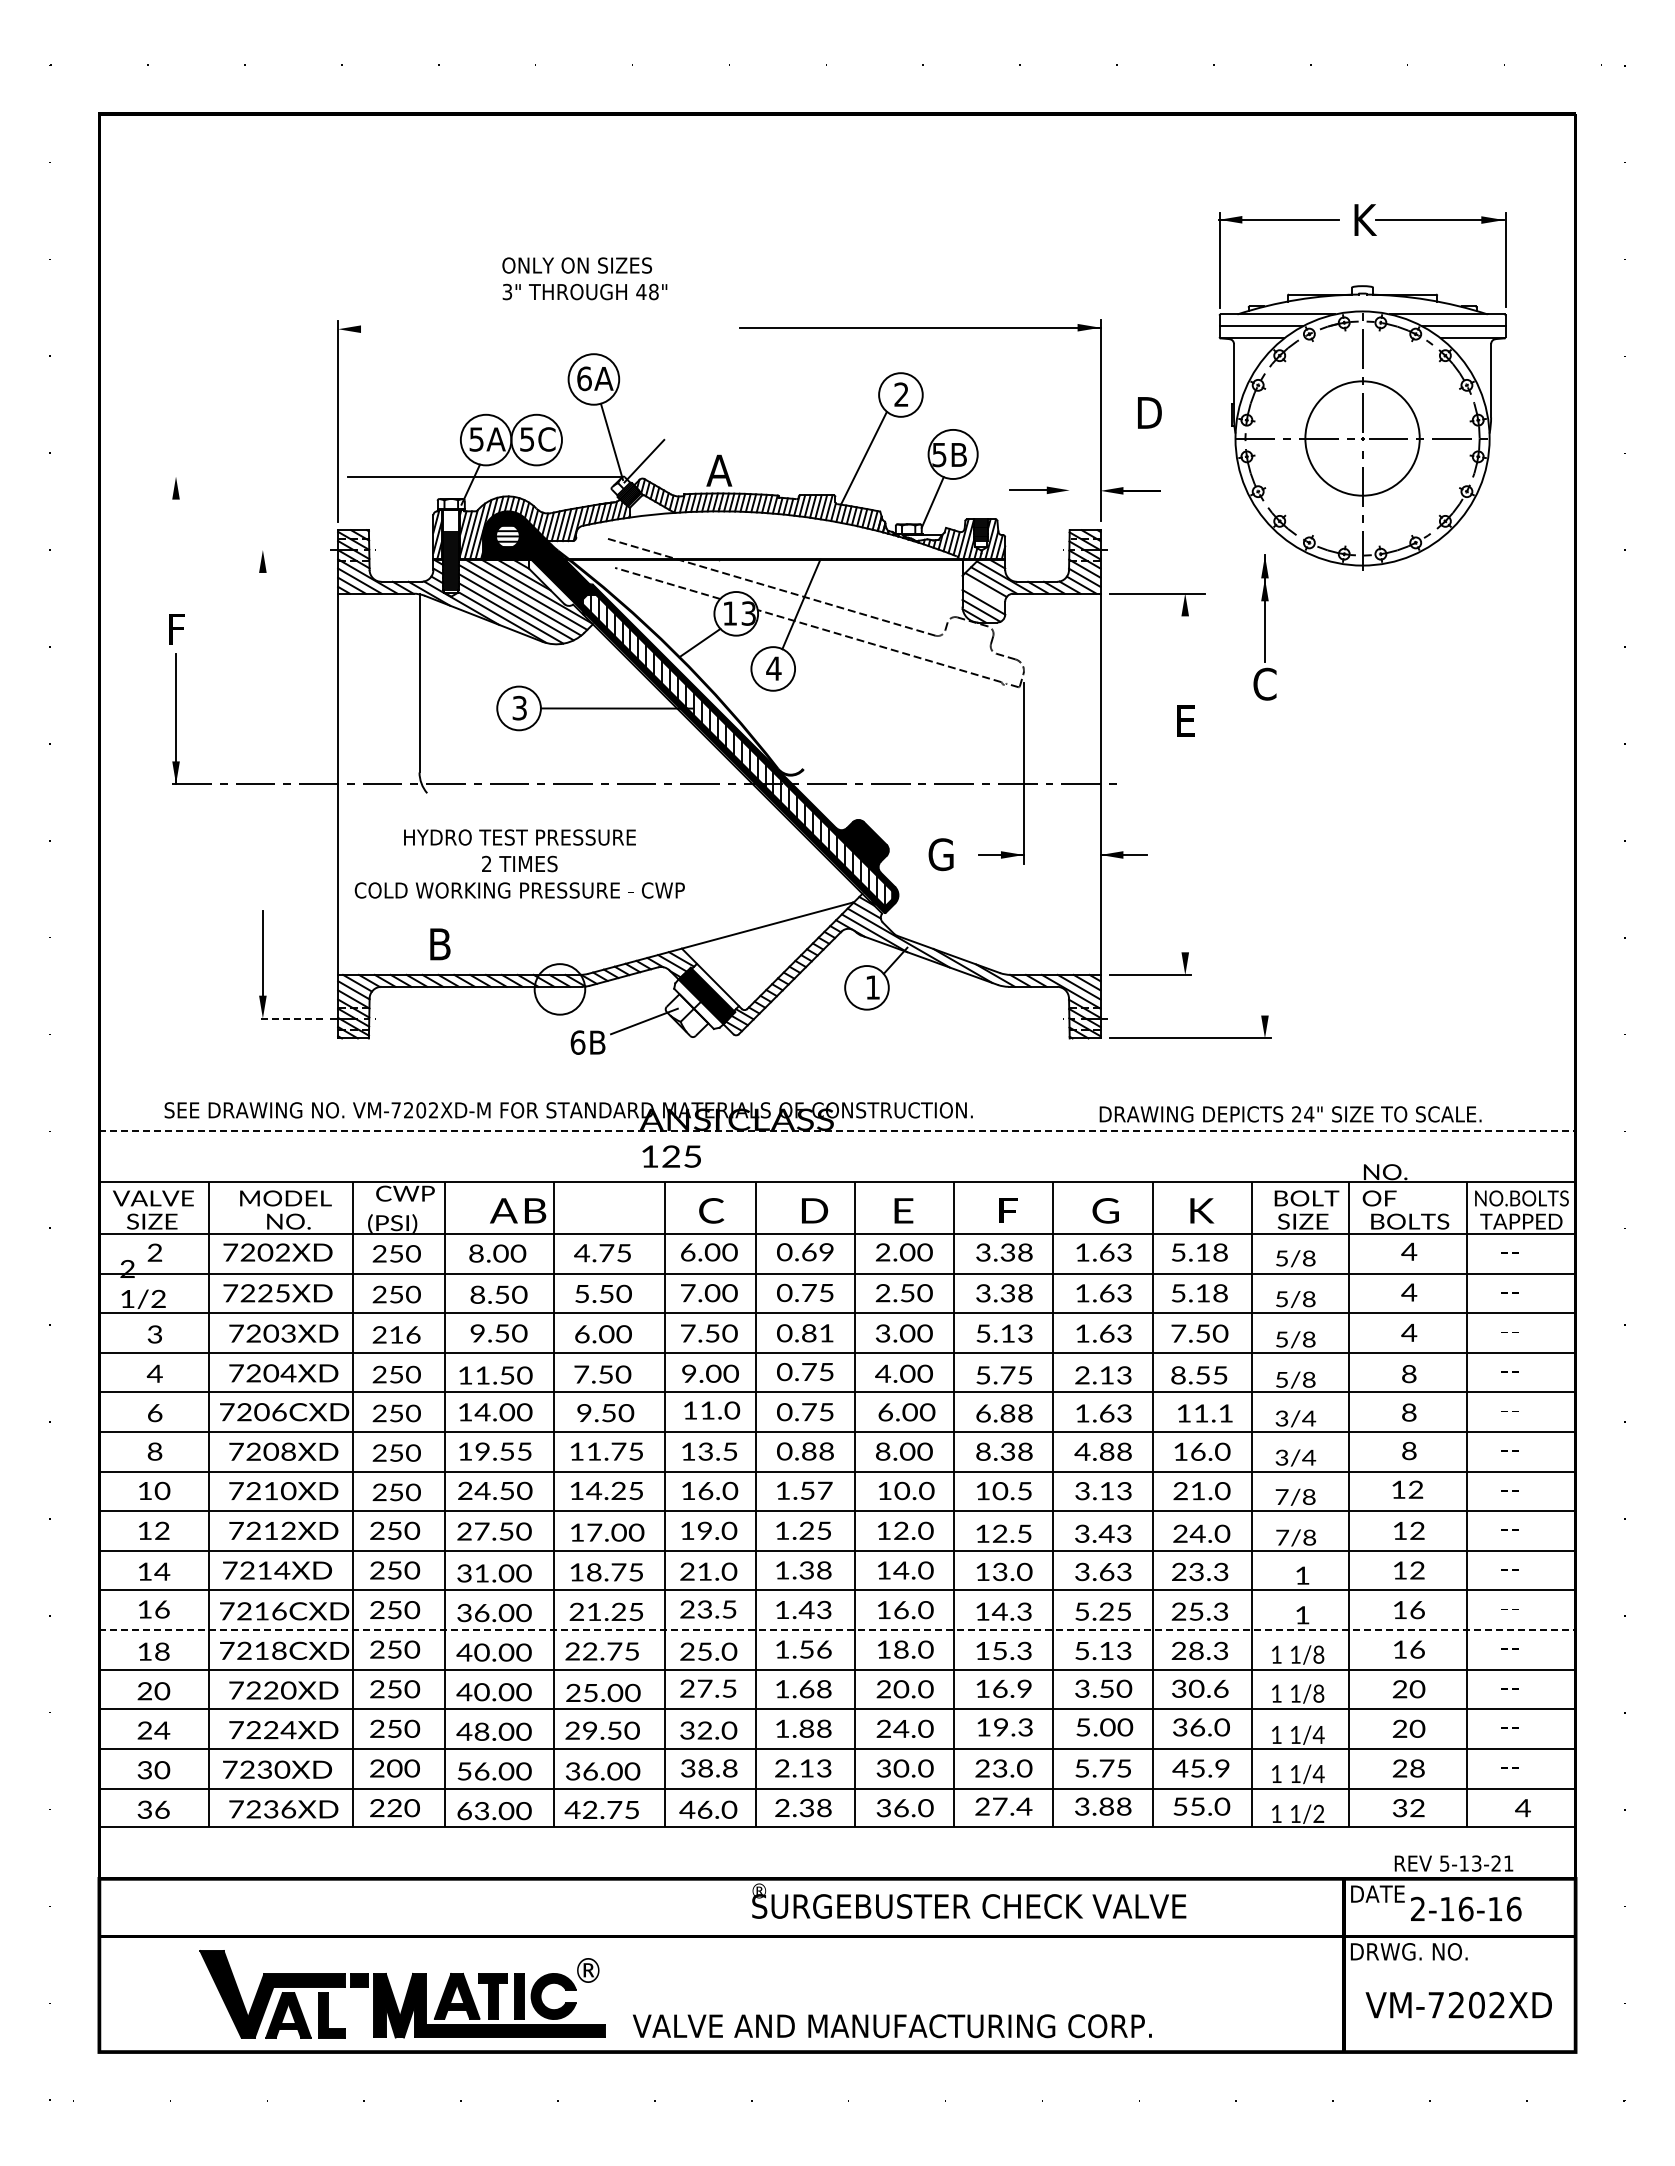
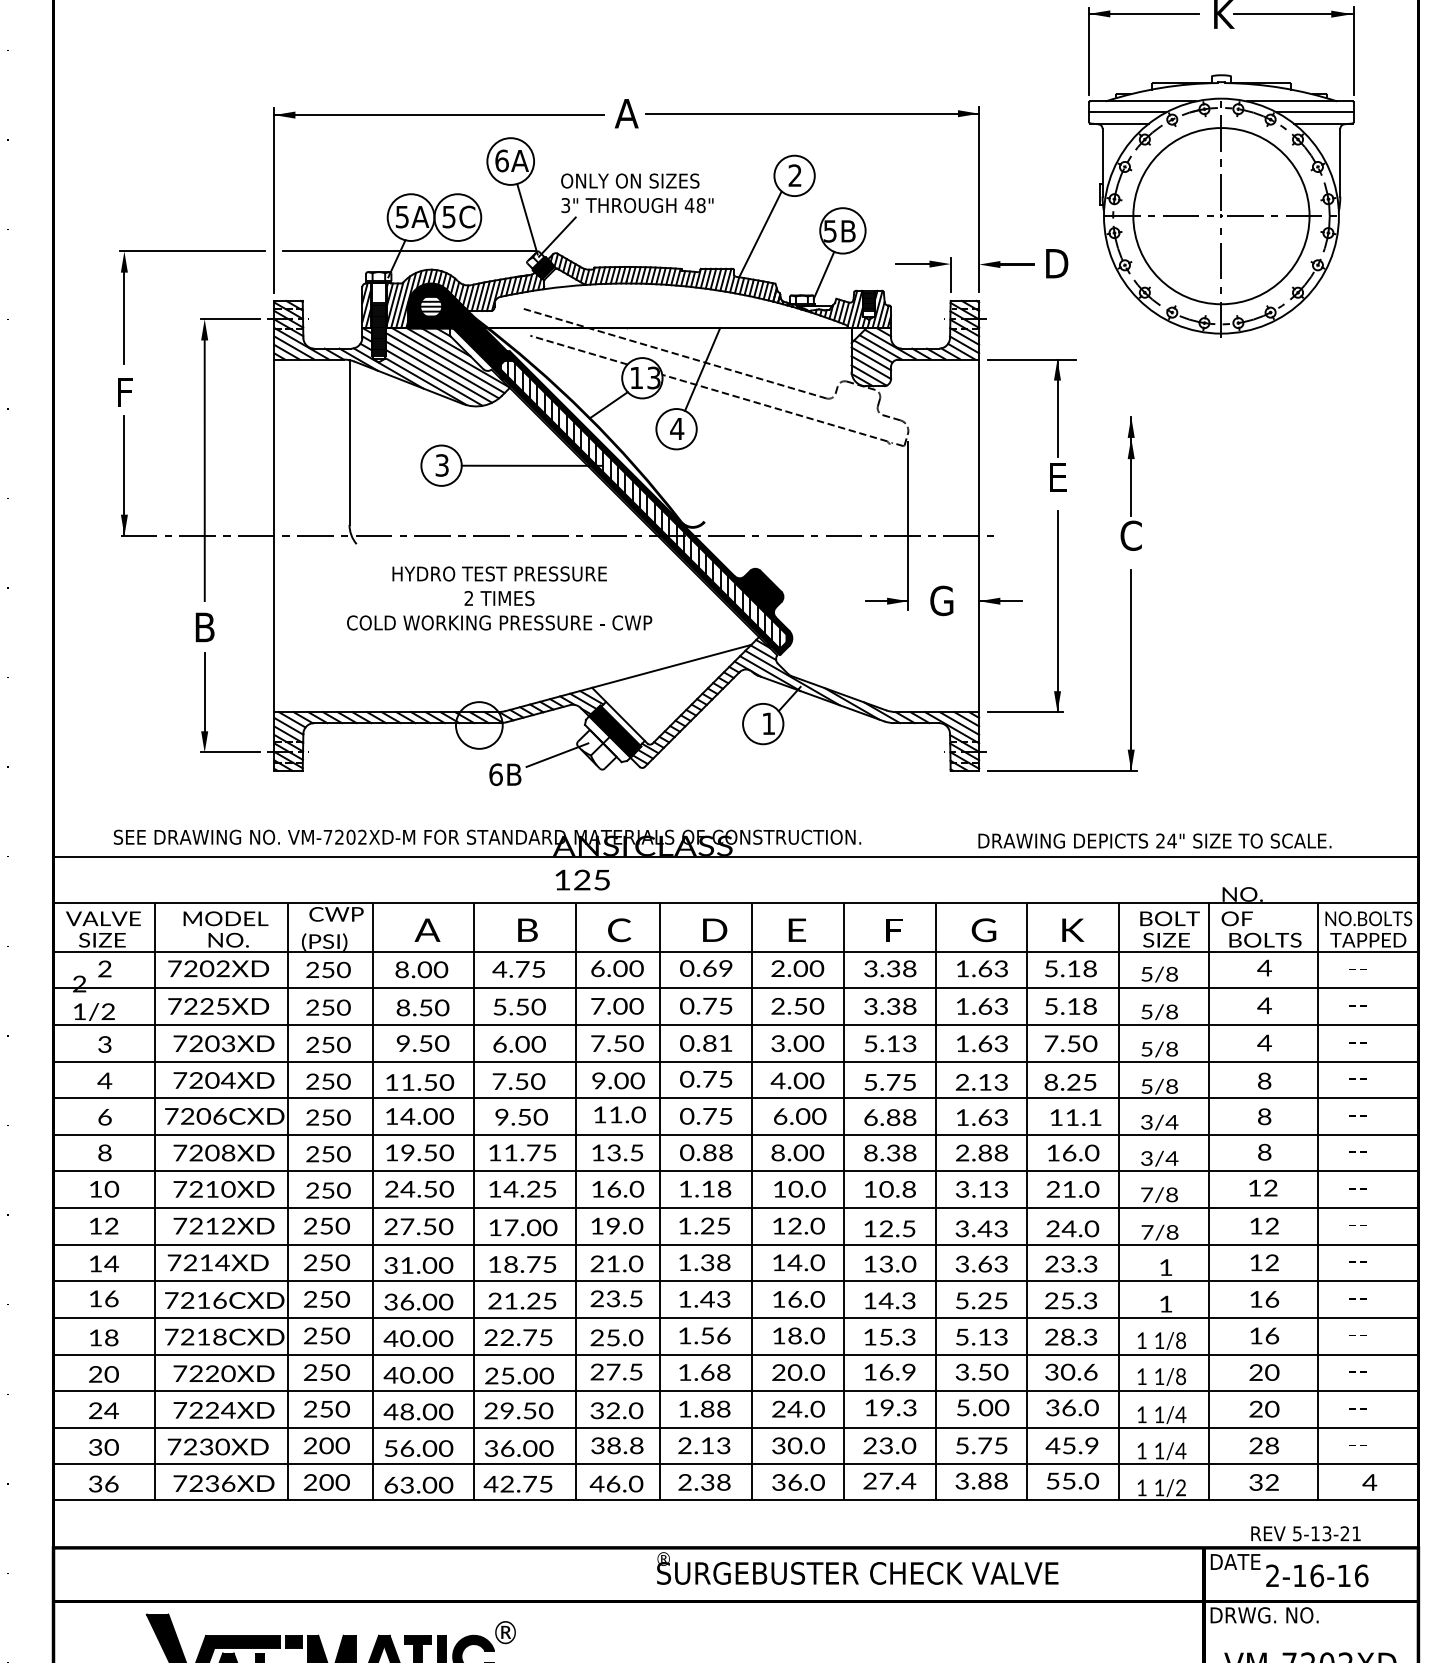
text: (584, 278) -> (637, 193), moved
line: (516, 329) -> (439, 115), added
text: (1149, 412) -> (1056, 263), moved
circle: (1362, 438) -> (1221, 216), size x1.67
text: (719, 470) -> (626, 113), moved
line: (249, 476) -> (192, 251), added
line: (1069, 501) -> (950, 274), added
line: (176, 542) -> (124, 312), added
line: (290, 550) -> (230, 319), added
line: (983, 592) -> (870, 358), added
part: (1264, 627) -> (1130, 483), moved
line: (1185, 646) -> (1057, 408), added
line: (262, 707) -> (204, 464), added
text: (940, 854) -> (941, 600), moved
text: (519, 863) -> (499, 597), moved
line: (1185, 865) -> (1057, 610), added
line: (1264, 929) -> (1130, 670), added
text: (440, 944) -> (205, 627), moved
line: (290, 1018) -> (230, 752), dashed -> solid
line: (837, 1131) -> (735, 856), dashed -> solid
text: (535, 1210) -> (527, 929), moved
text: (405, 1334) -> (336, 1044), 216 -> 250
text: (1202, 1375) -> (1073, 1082), 8.55 -> 8.25
text: (524, 1451) -> (446, 1152), 19.55 -> 19.50
text: (1082, 1451) -> (962, 1152), 4.88 -> 2.88
text: (816, 1490) -> (716, 1188), 1.57 -> 1.18
text: (1024, 1491) -> (908, 1189), 10.5 -> 10.8
line: (837, 1630) -> (735, 1318), dashed -> solid
text: (394, 1808) -> (326, 1482), 220 -> 200

